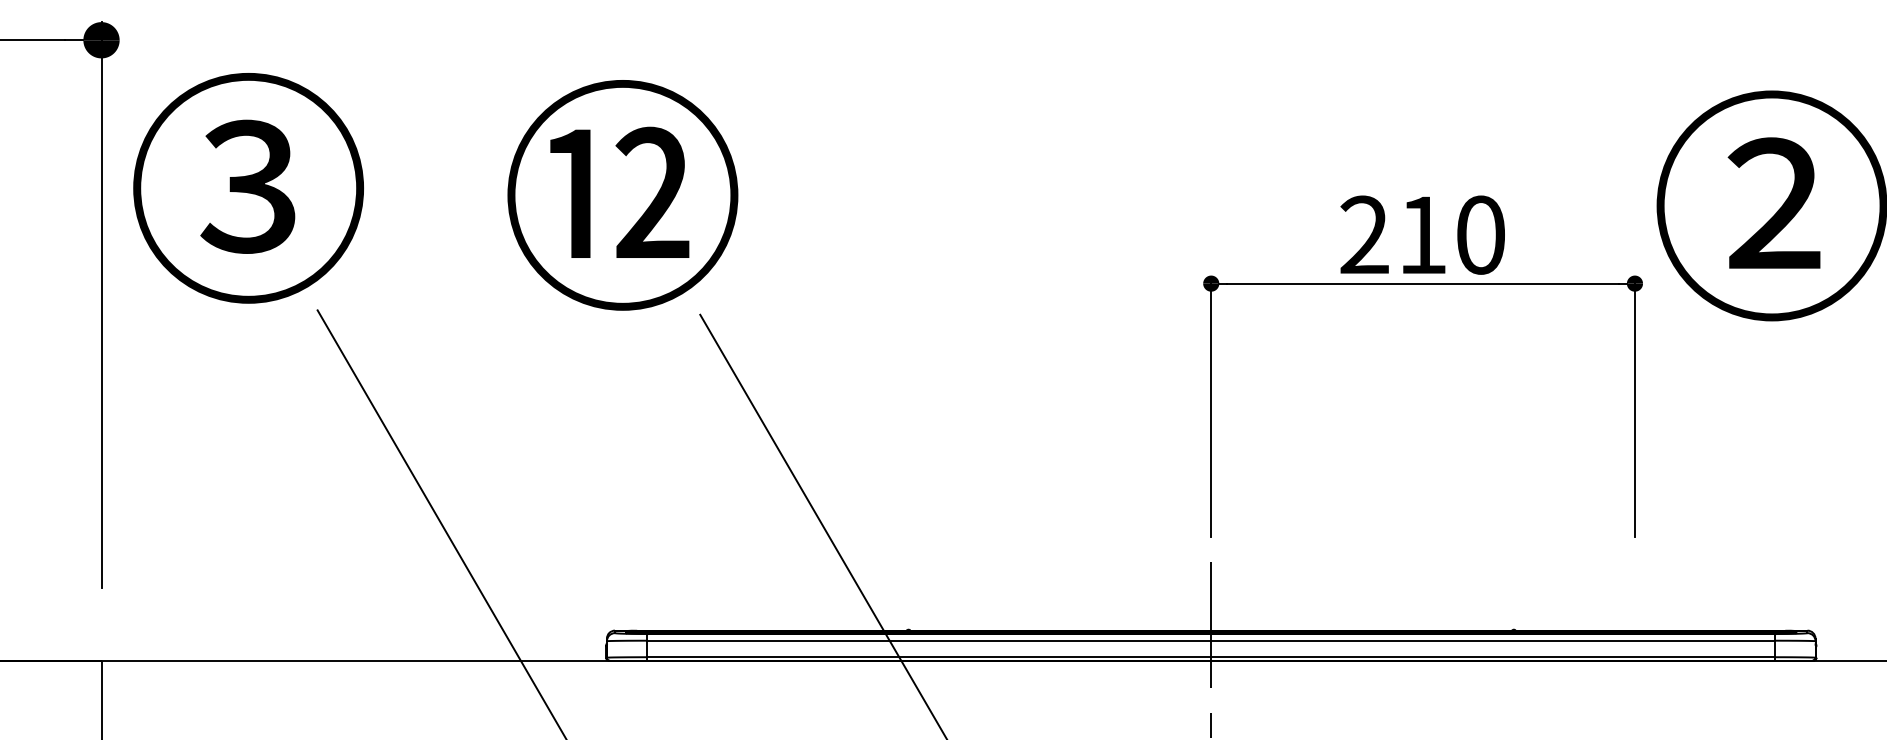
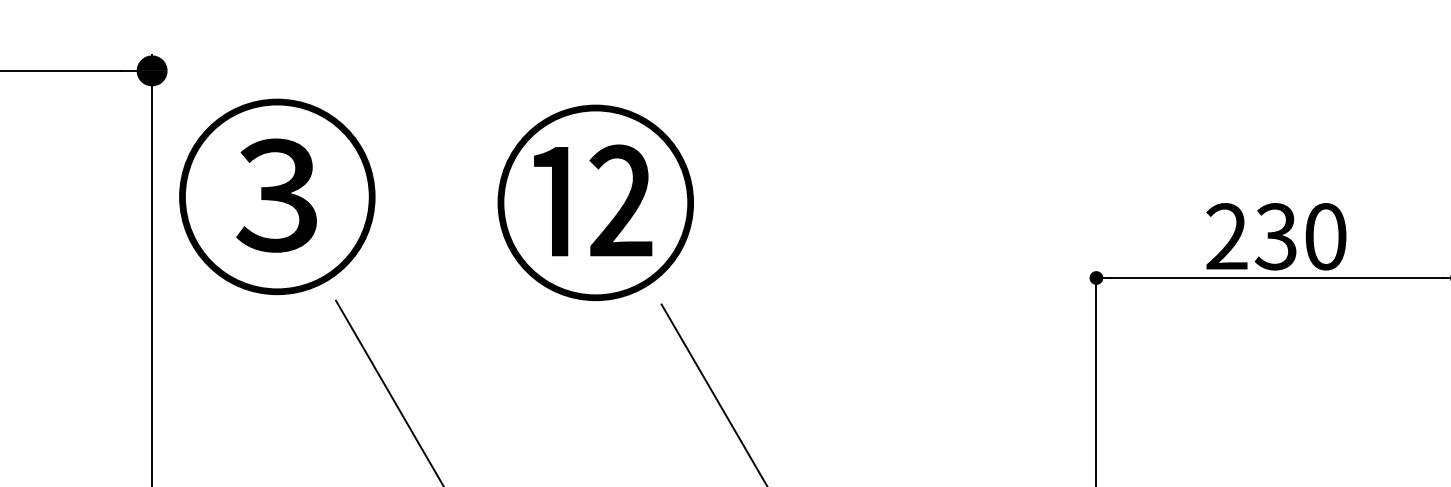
text: (1421, 234) -> (1275, 236), 210 -> 230

